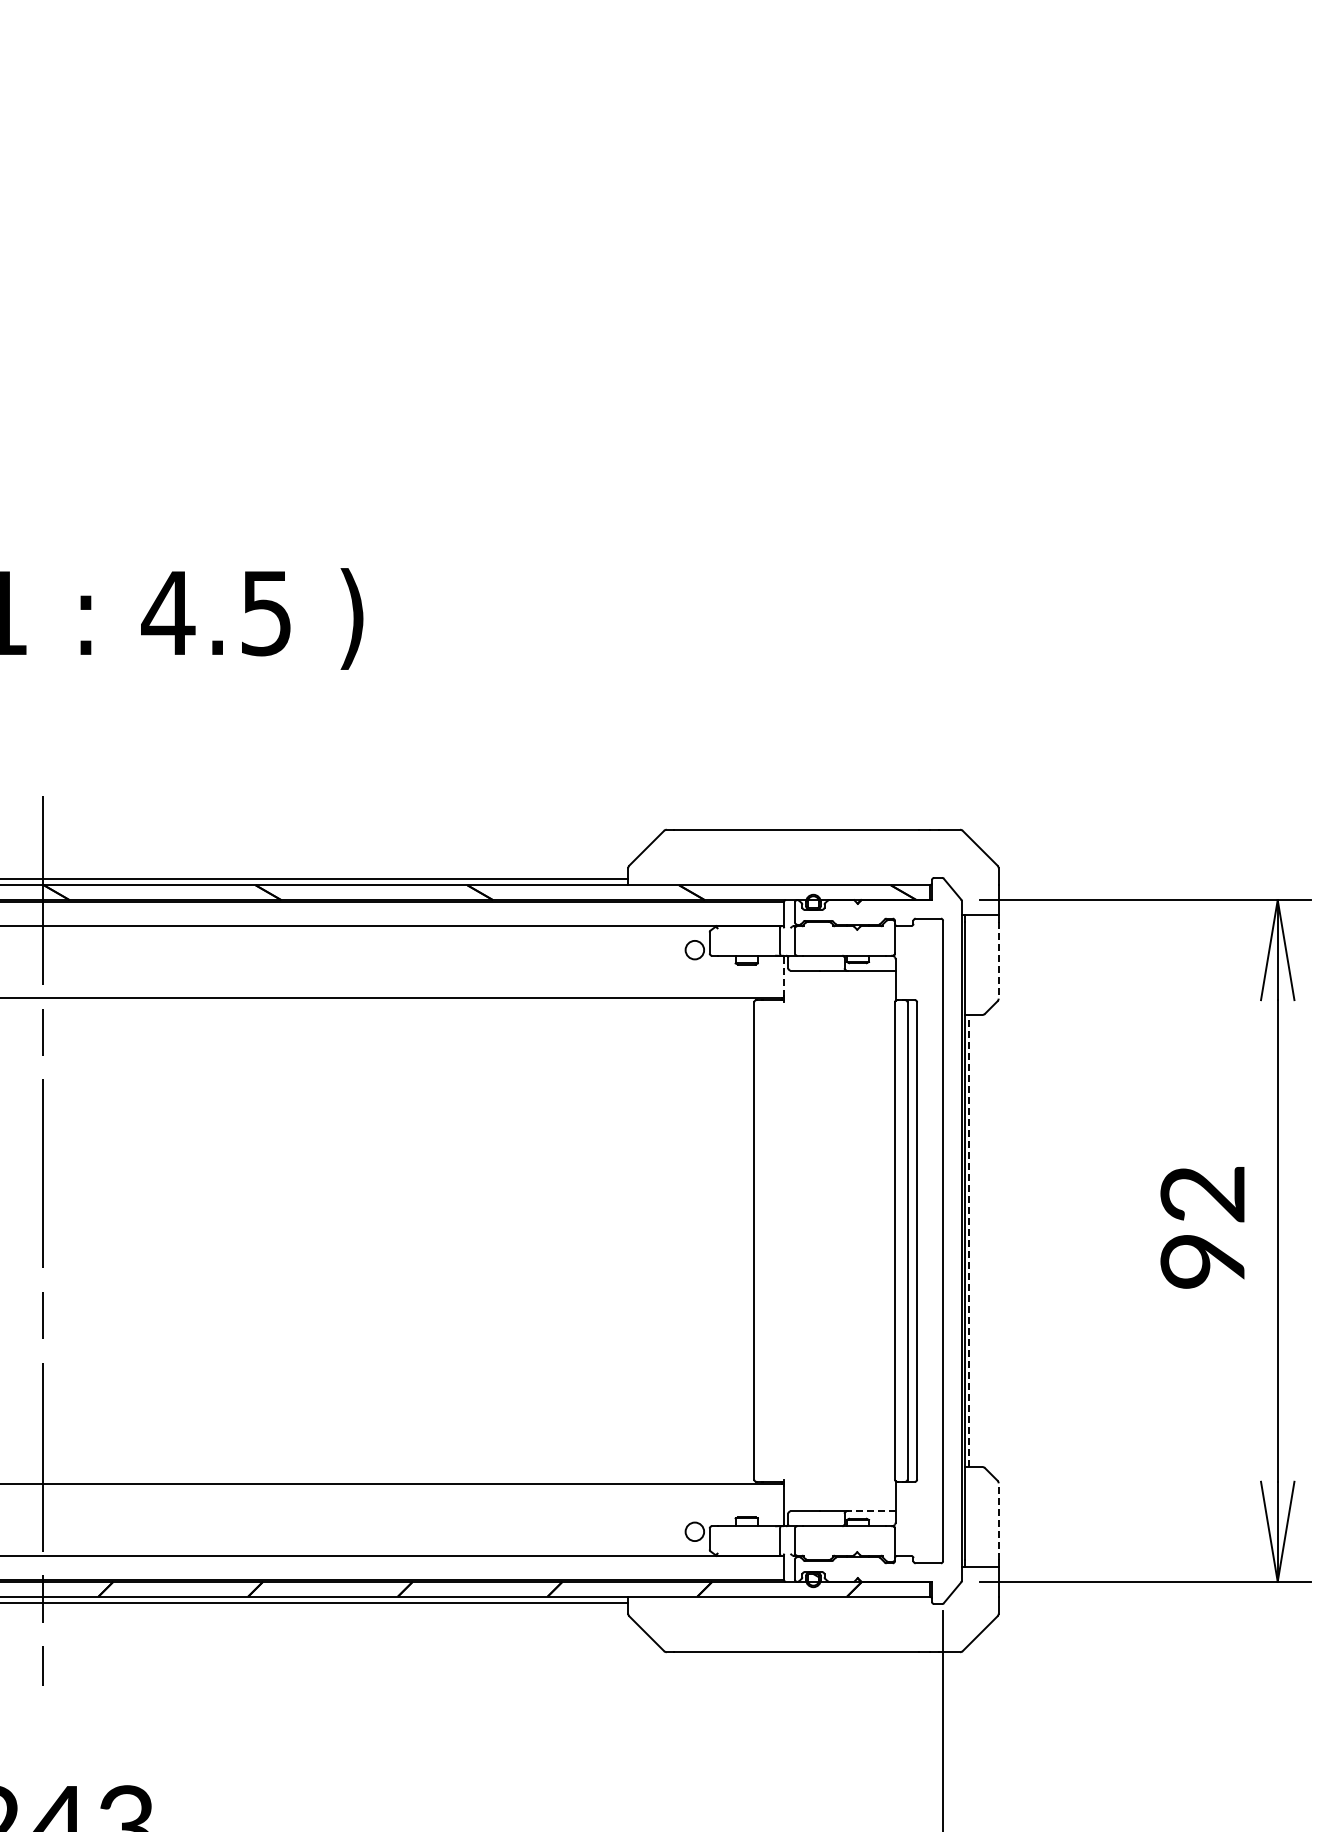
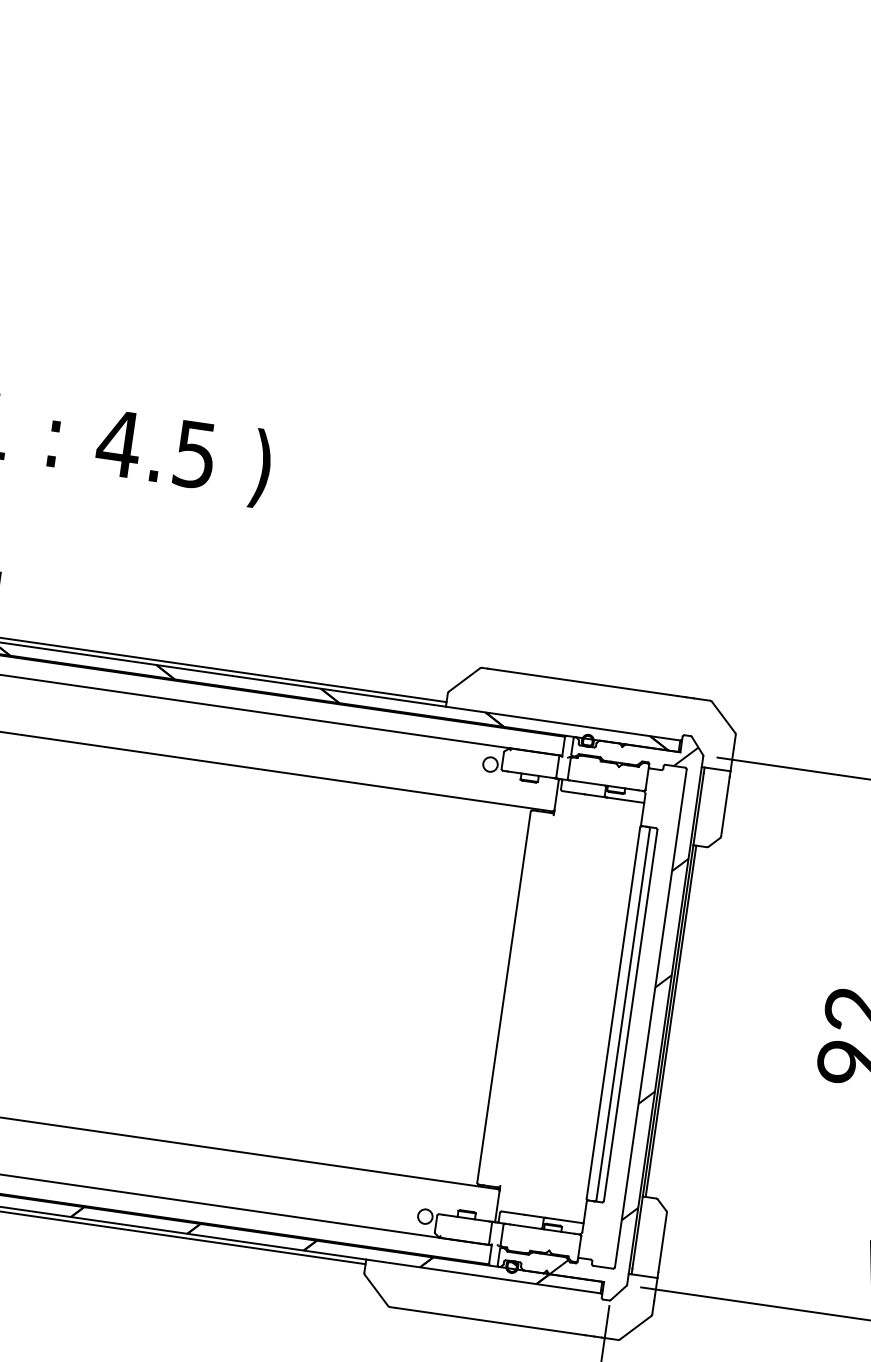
line: (998, 960) -> (725, 806), dashed -> solid
line: (783, 977) -> (556, 795), dashed -> solid
hatch: (911, 1235) -> (626, 1010), added
line: (969, 1240) -> (671, 1020), dashed -> solid
line: (871, 1511) -> (564, 1220), dashed -> solid
line: (998, 1520) -> (662, 1241), dashed -> solid

